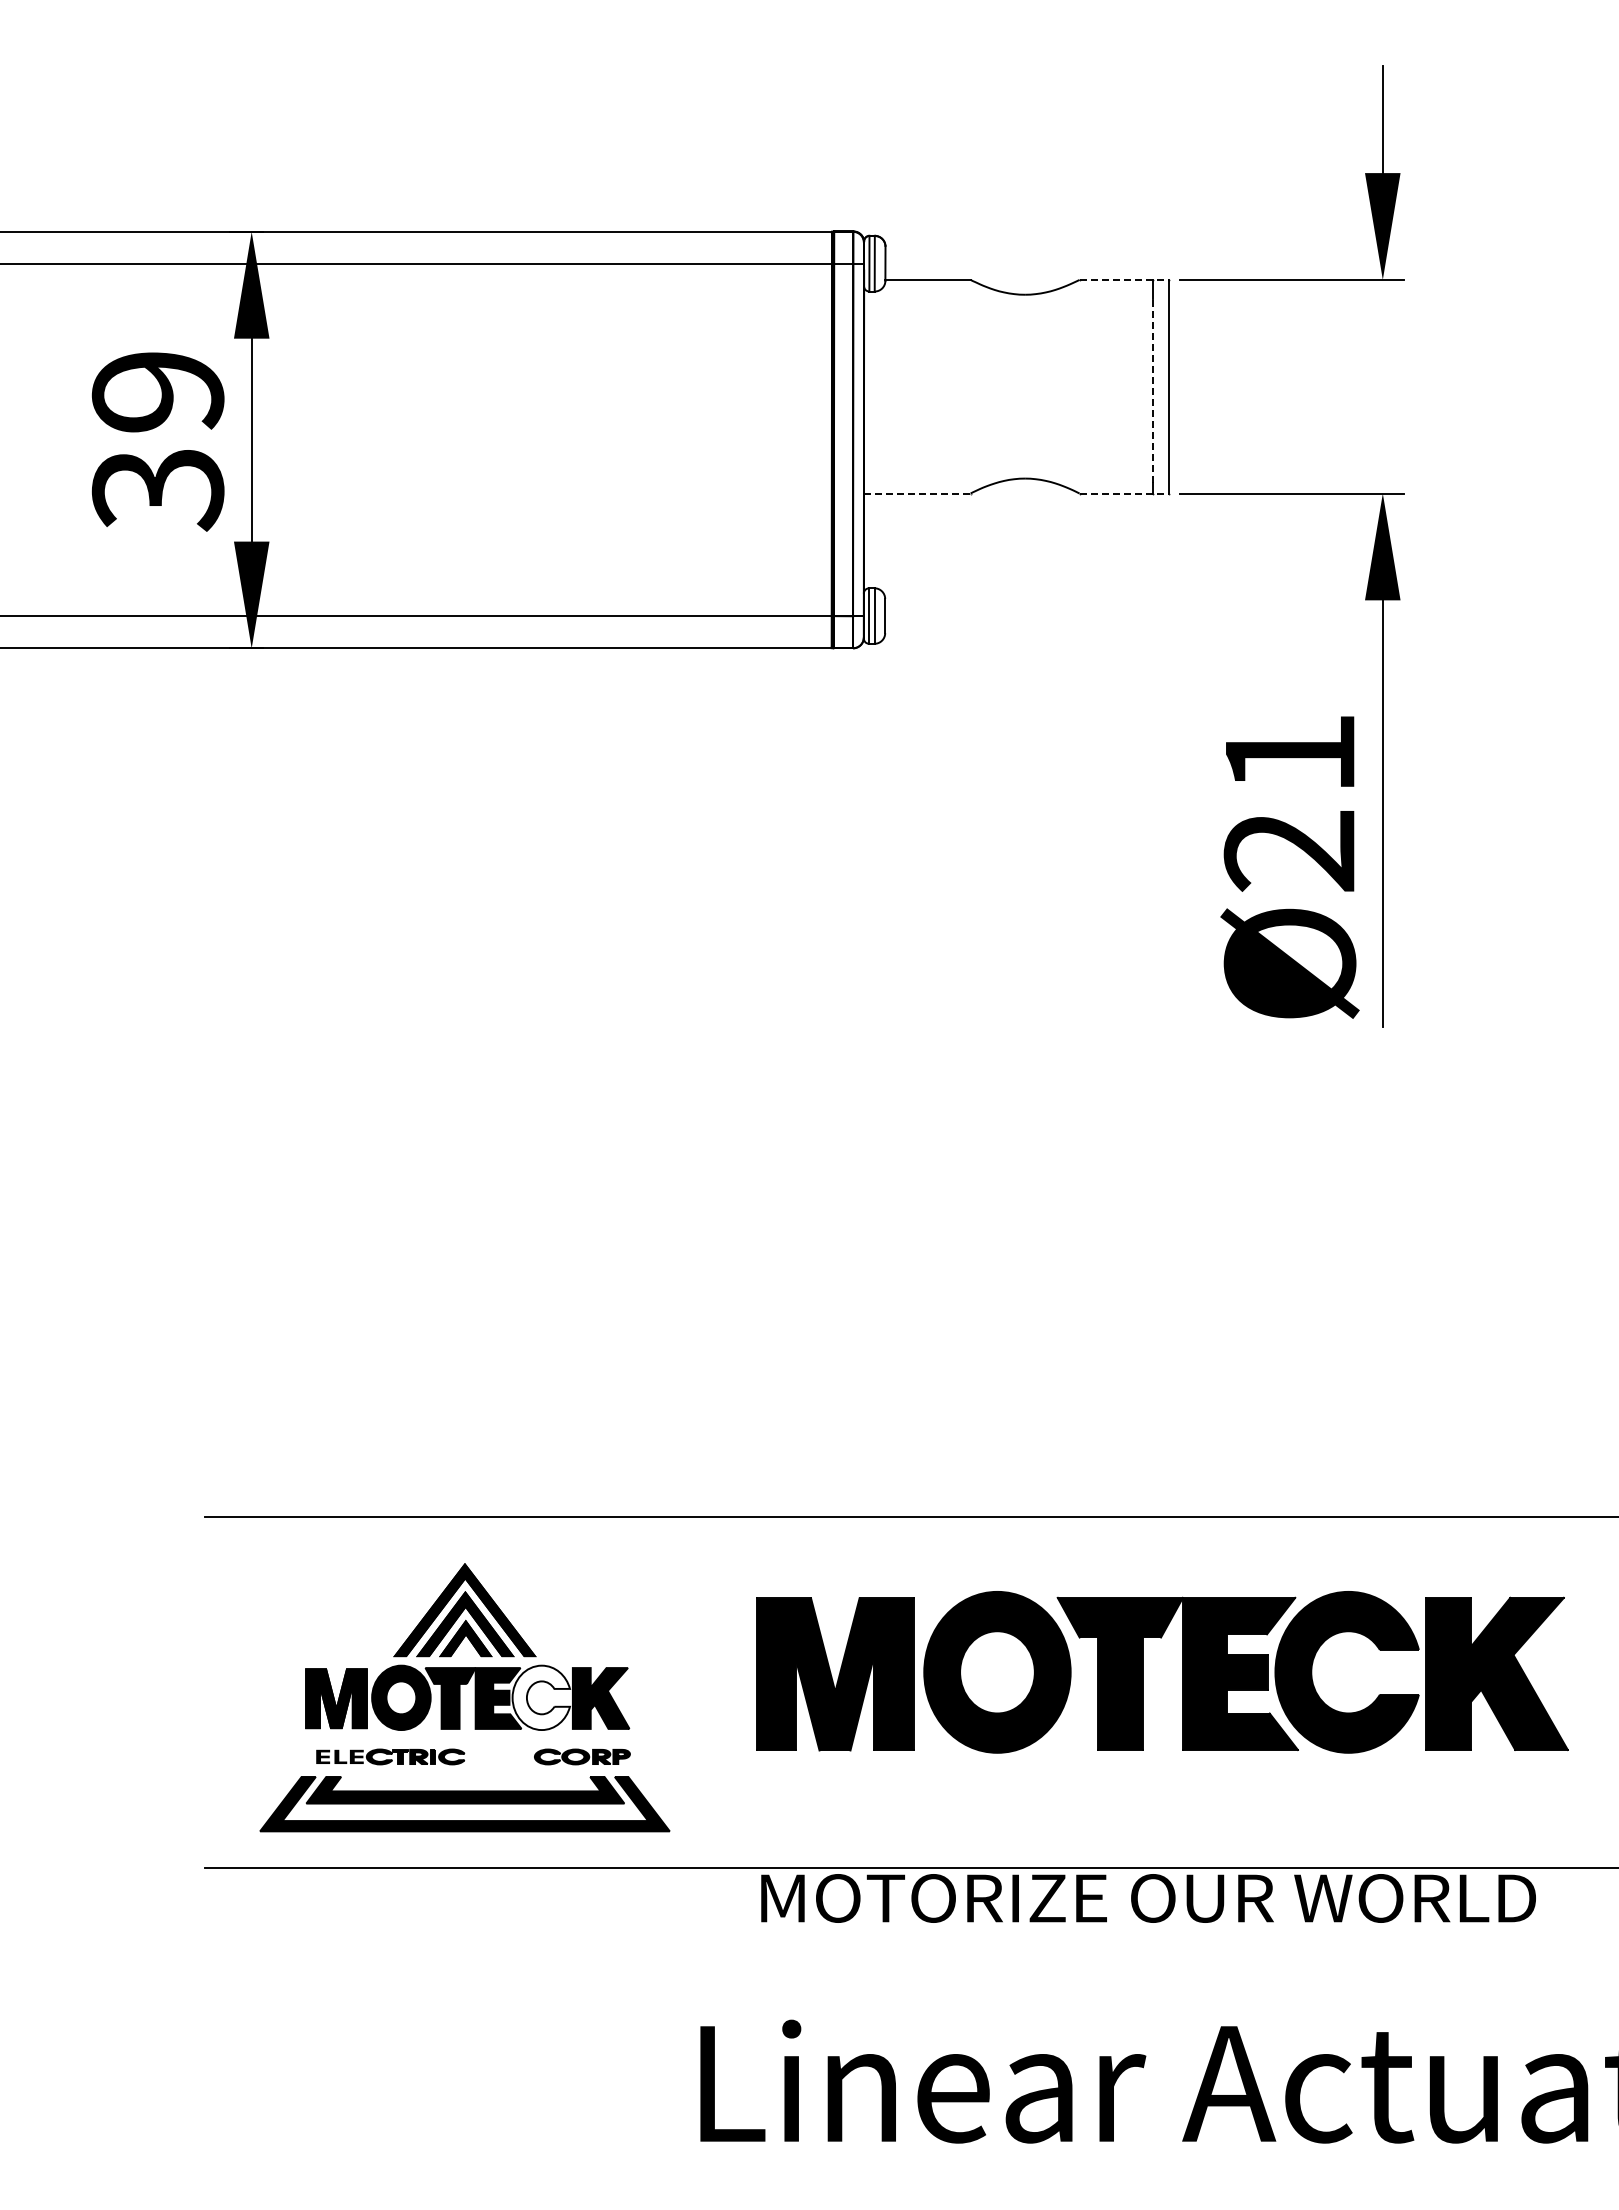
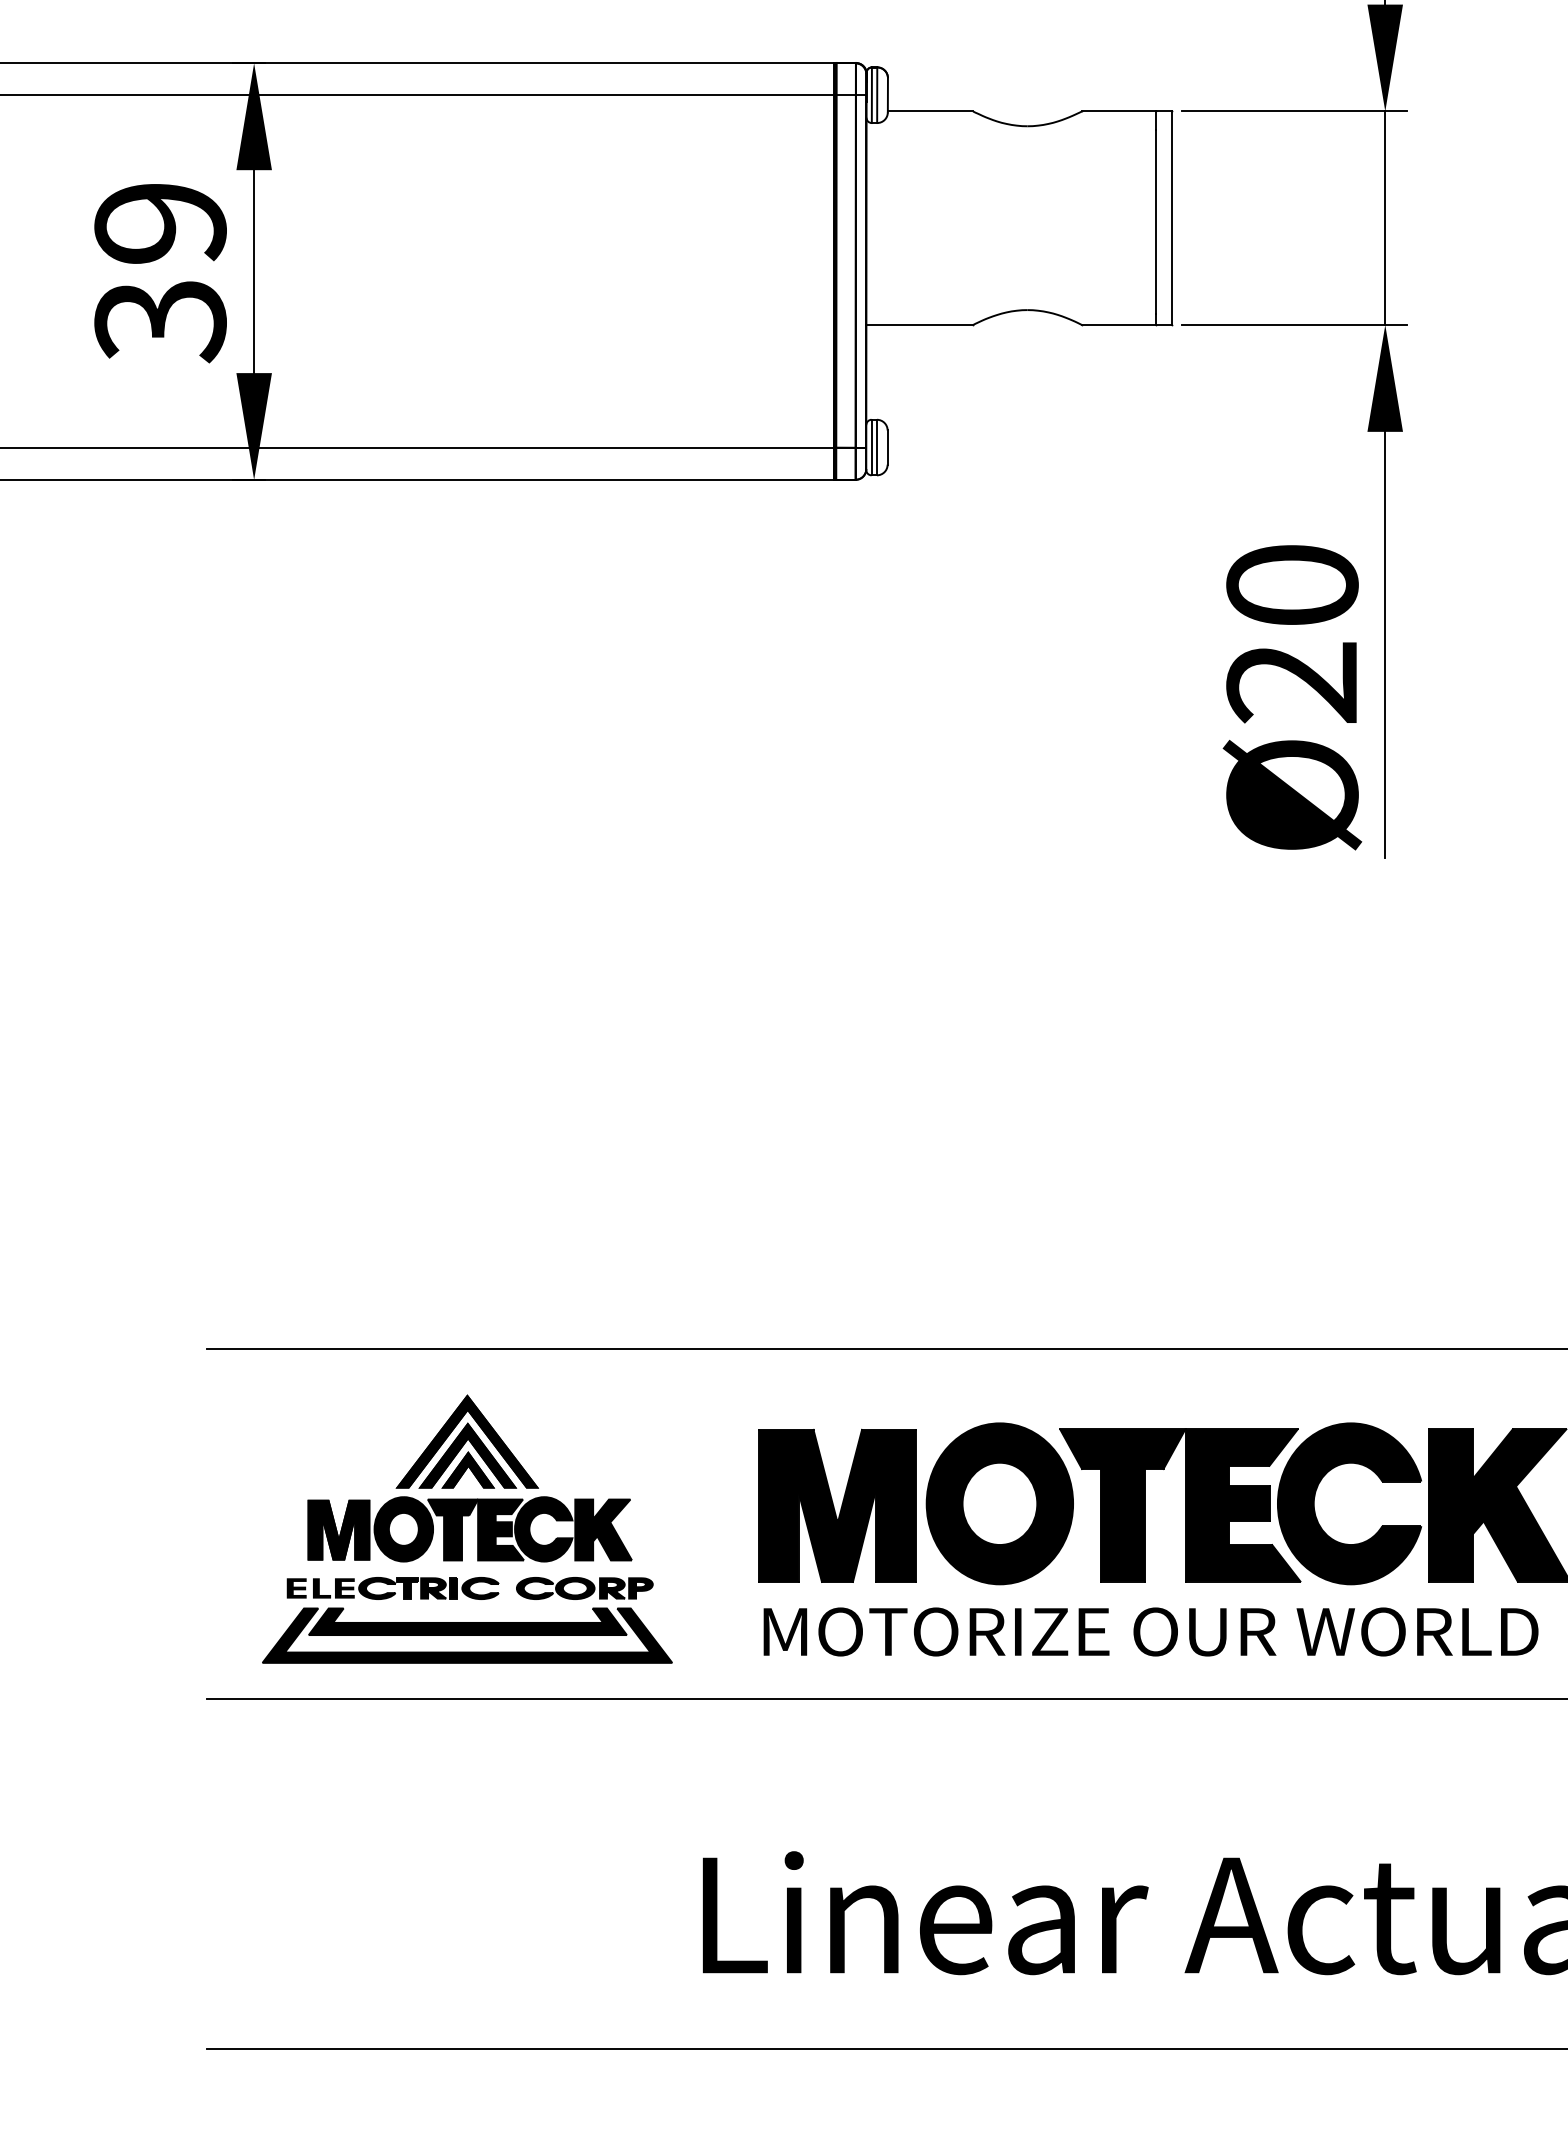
line: (1124, 279) -> (1126, 111), dashed -> solid
line: (1382, 386) -> (1384, 218), added
line: (1153, 390) -> (1155, 222), dashed -> solid
line: (917, 493) -> (919, 325), dashed -> solid
line: (1124, 493) -> (1126, 325), dashed -> solid
text: (1289, 753) -> (1291, 585), 21 -> 20
fill: (540, 1697) -> (542, 1529), added
part: (390, 1756) -> (392, 1588), size x1.43
part: (582, 1756) -> (584, 1588), size x1.43
text: (1148, 1898) -> (1150, 1632), moved

